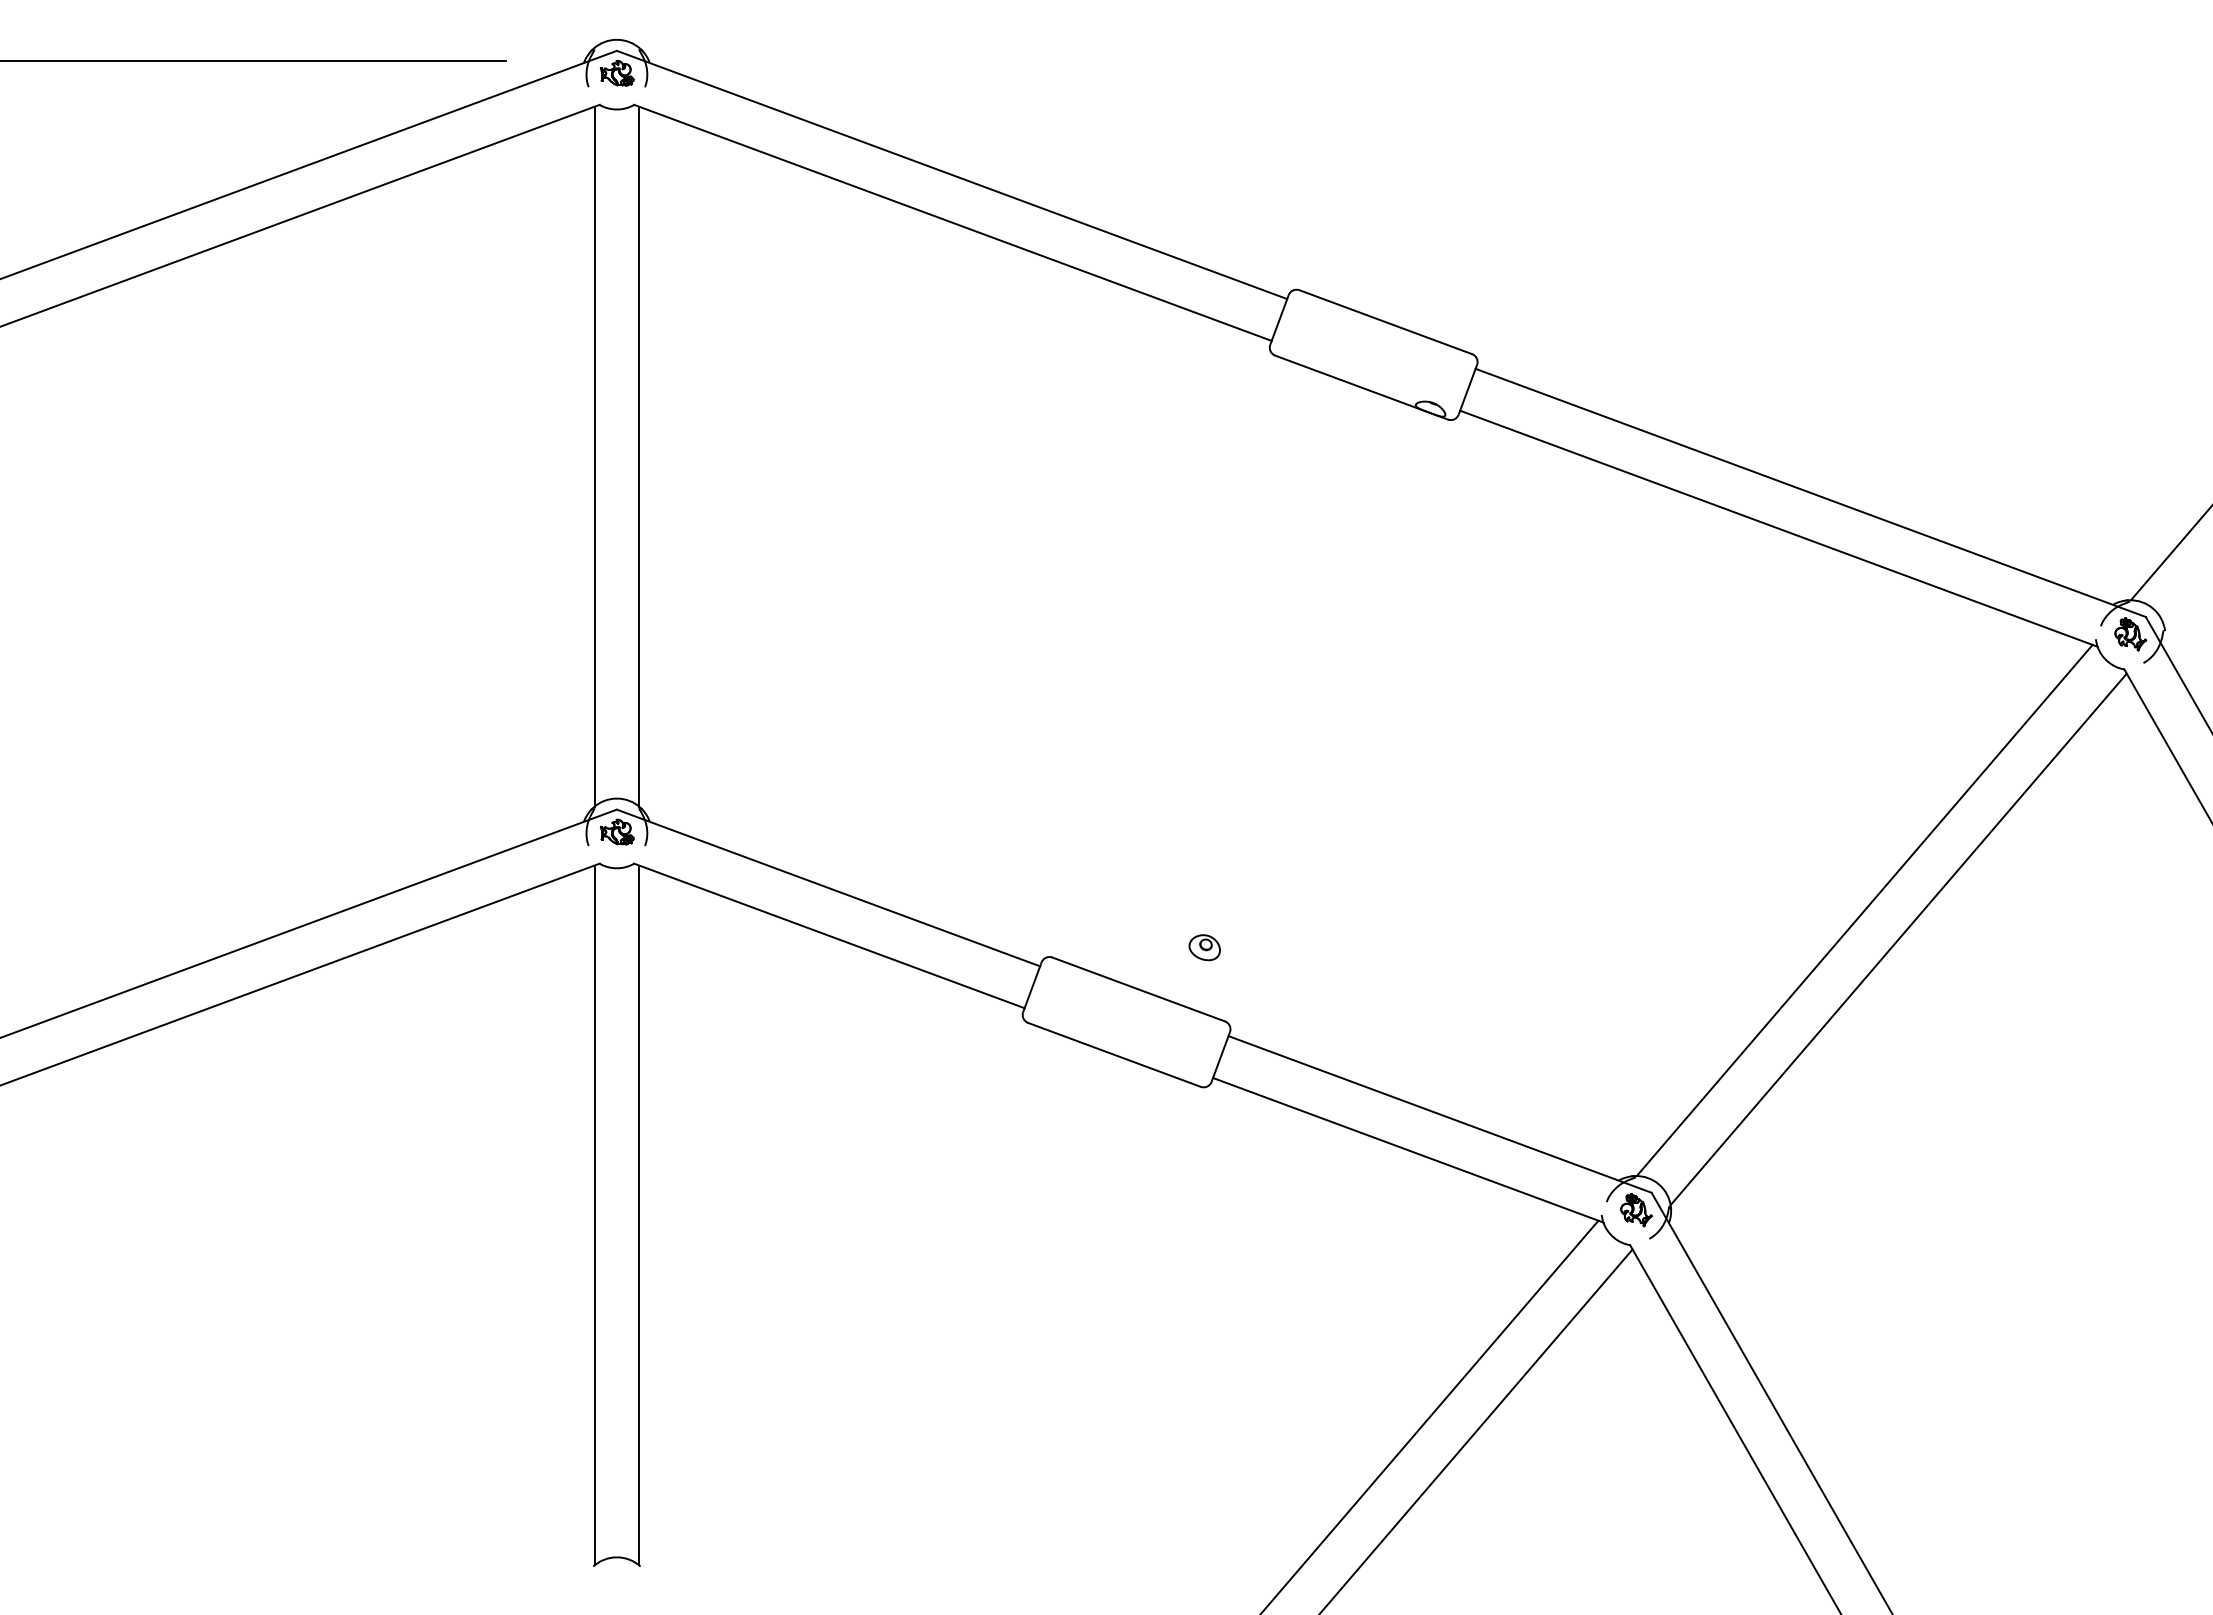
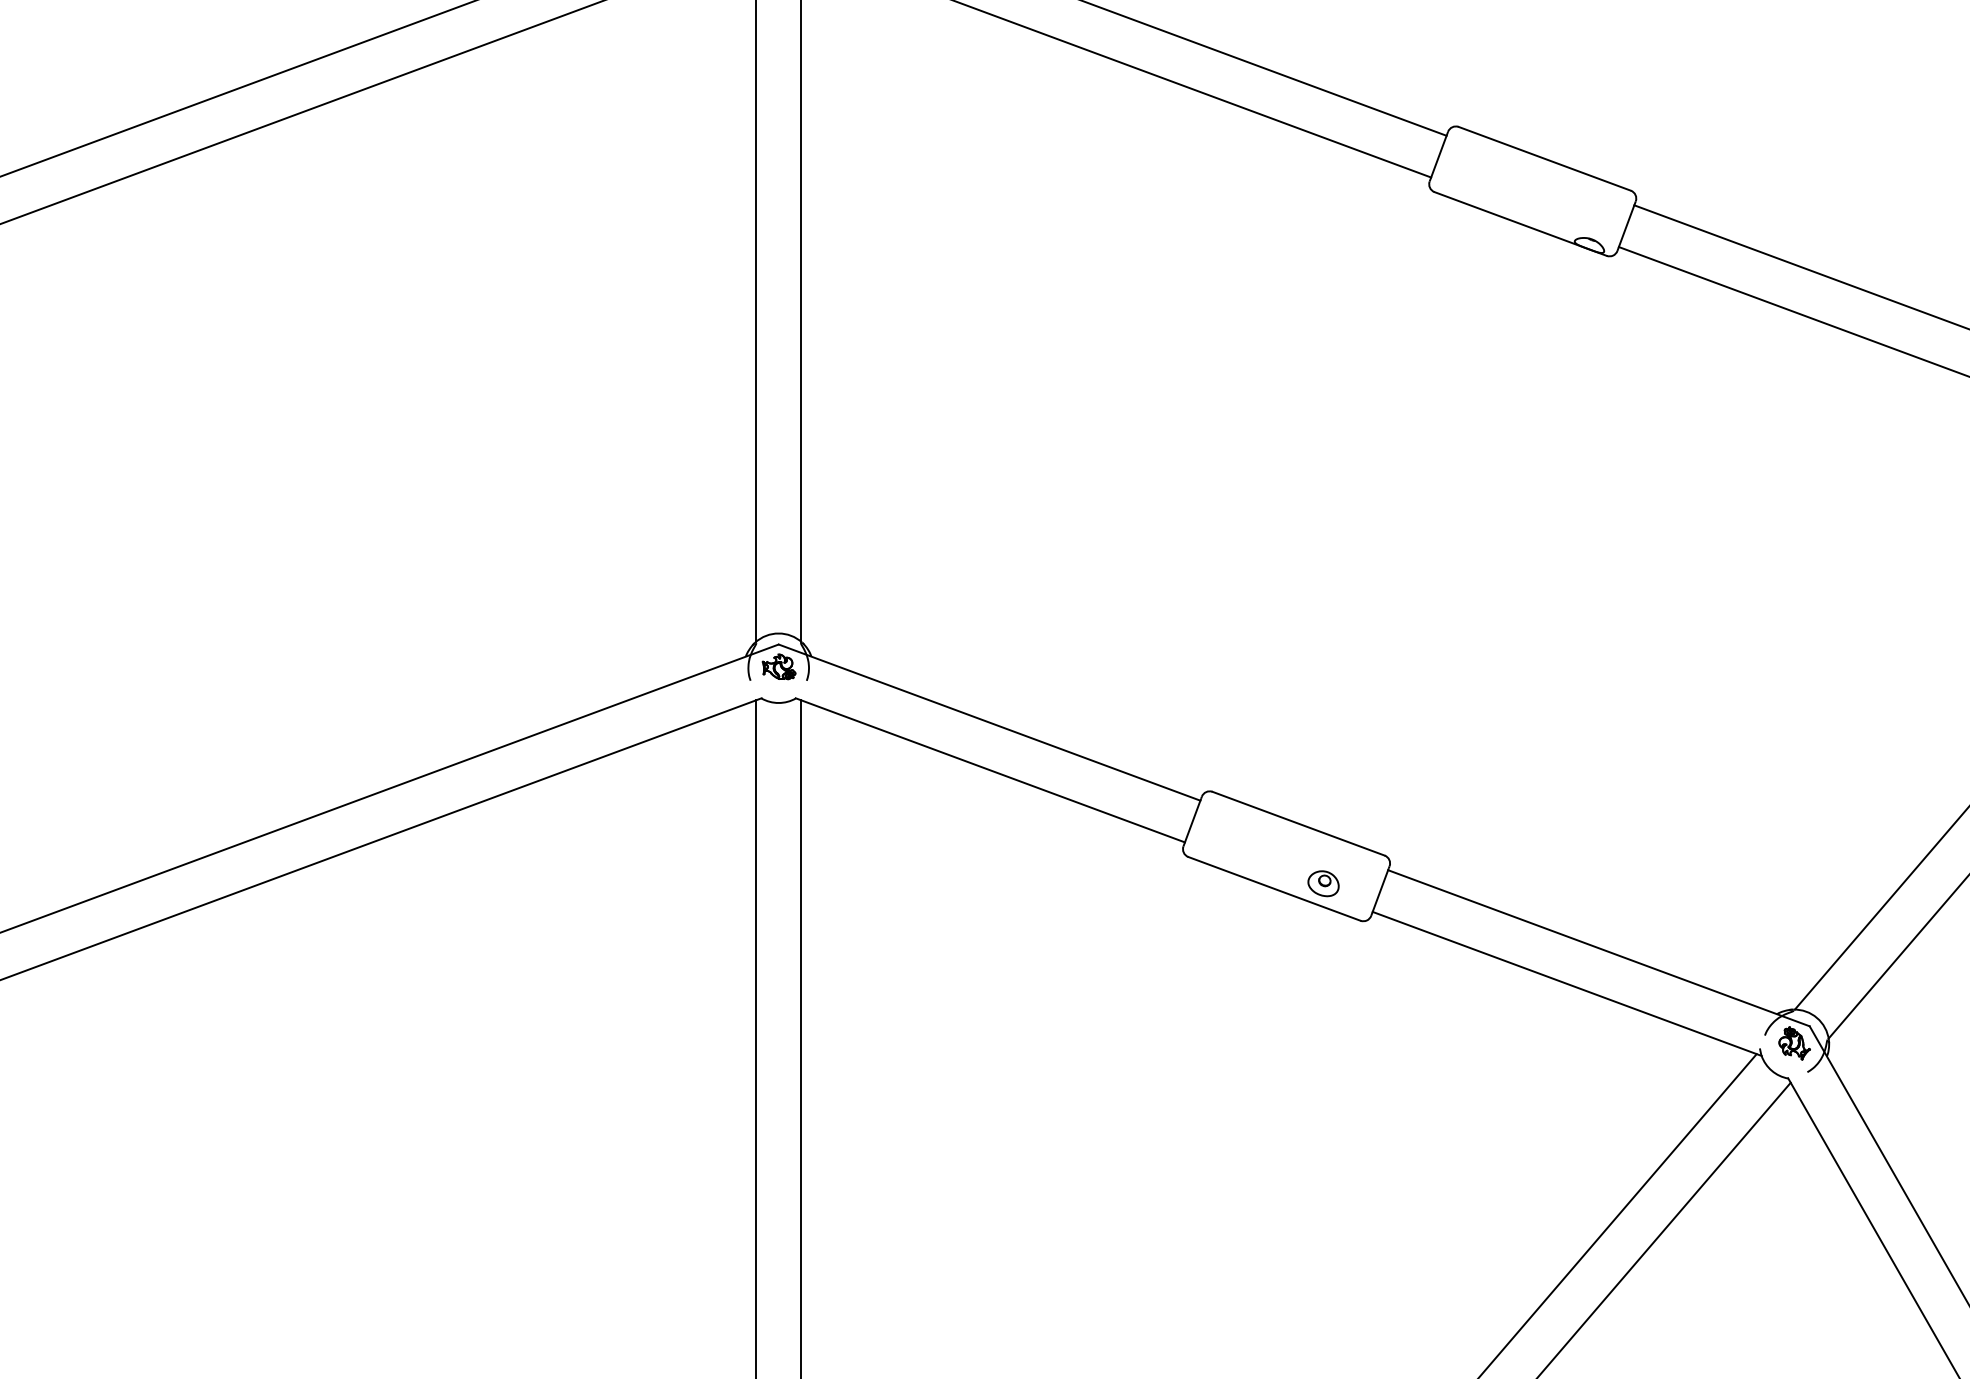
part: (1204, 947) -> (1323, 883), moved

